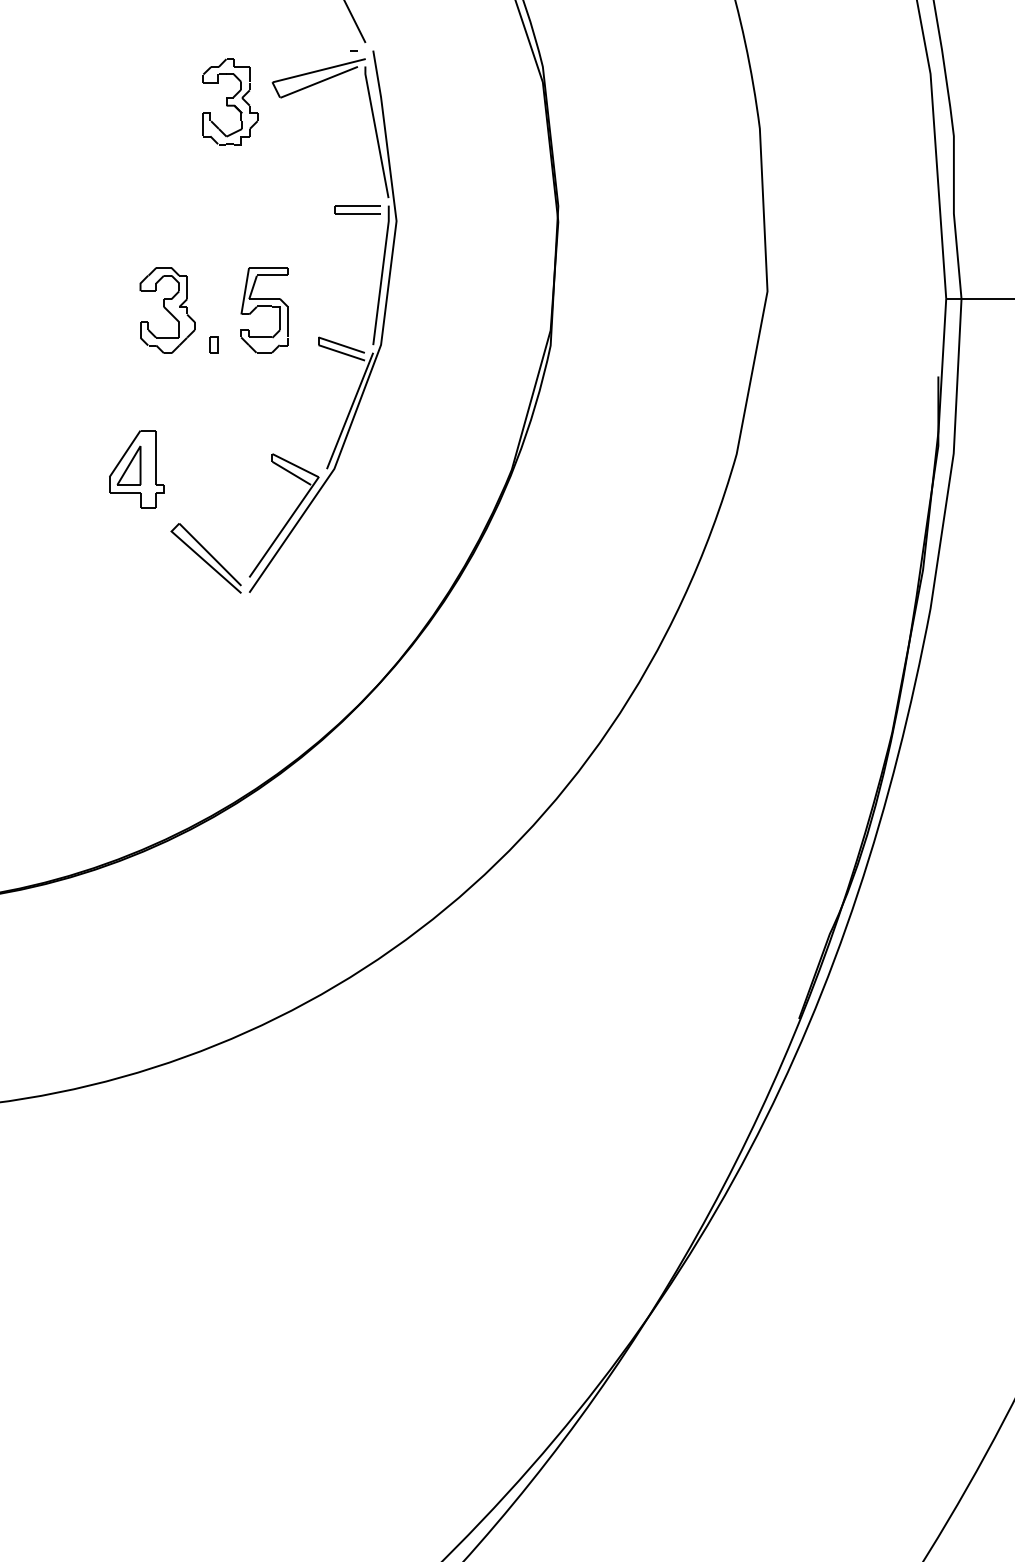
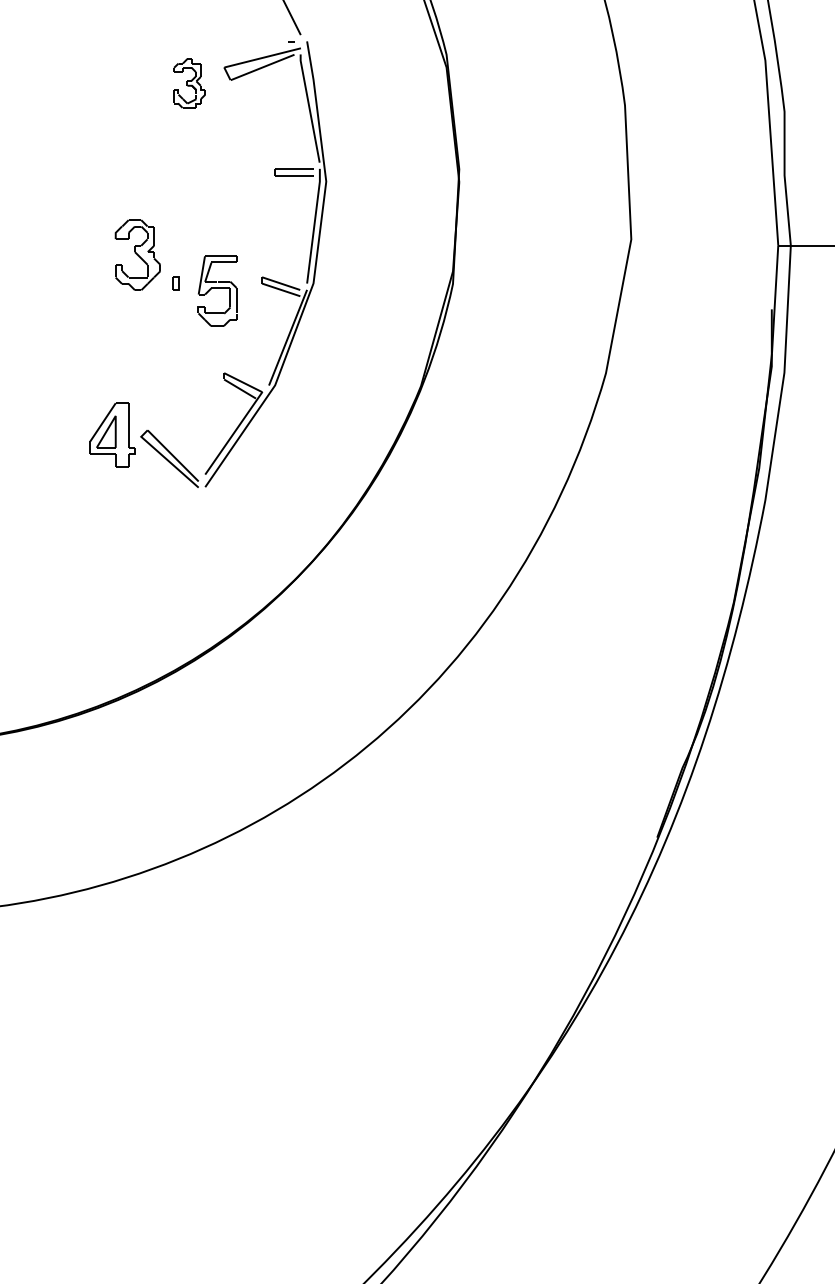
part: (230, 101) -> (189, 83), size x0.7
part: (264, 310) -> (217, 291), moved
part: (136, 469) -> (112, 435), moved

